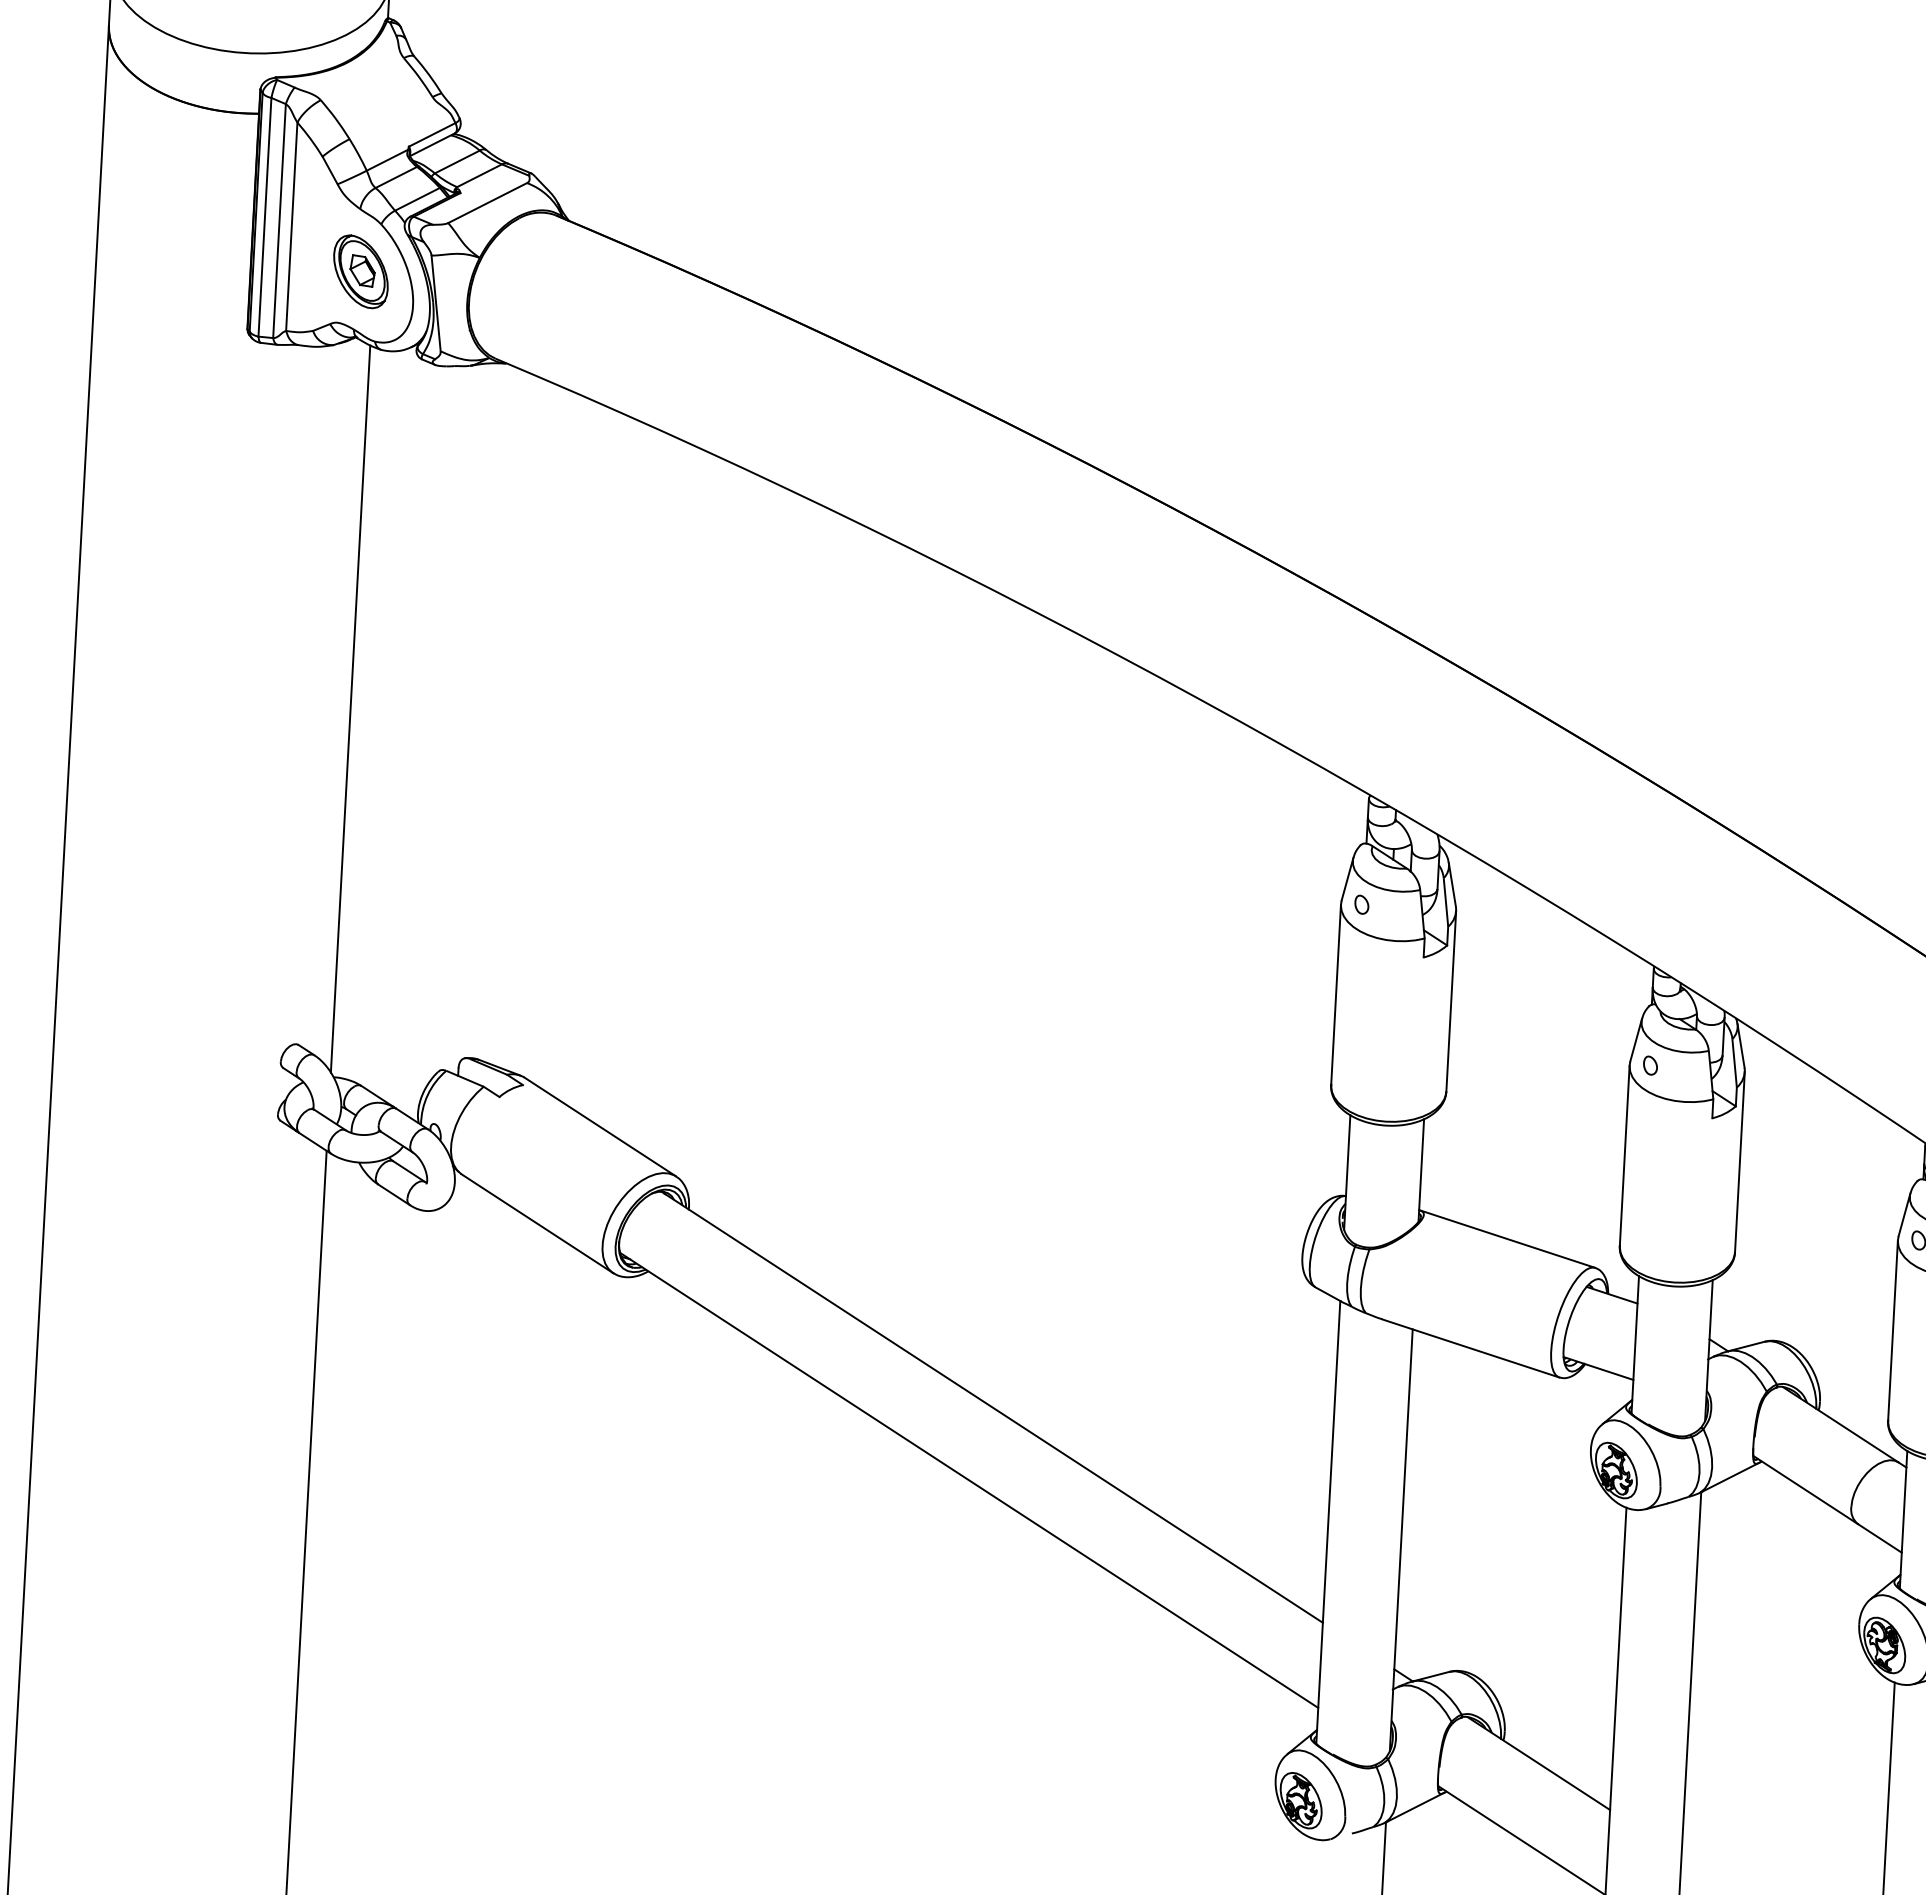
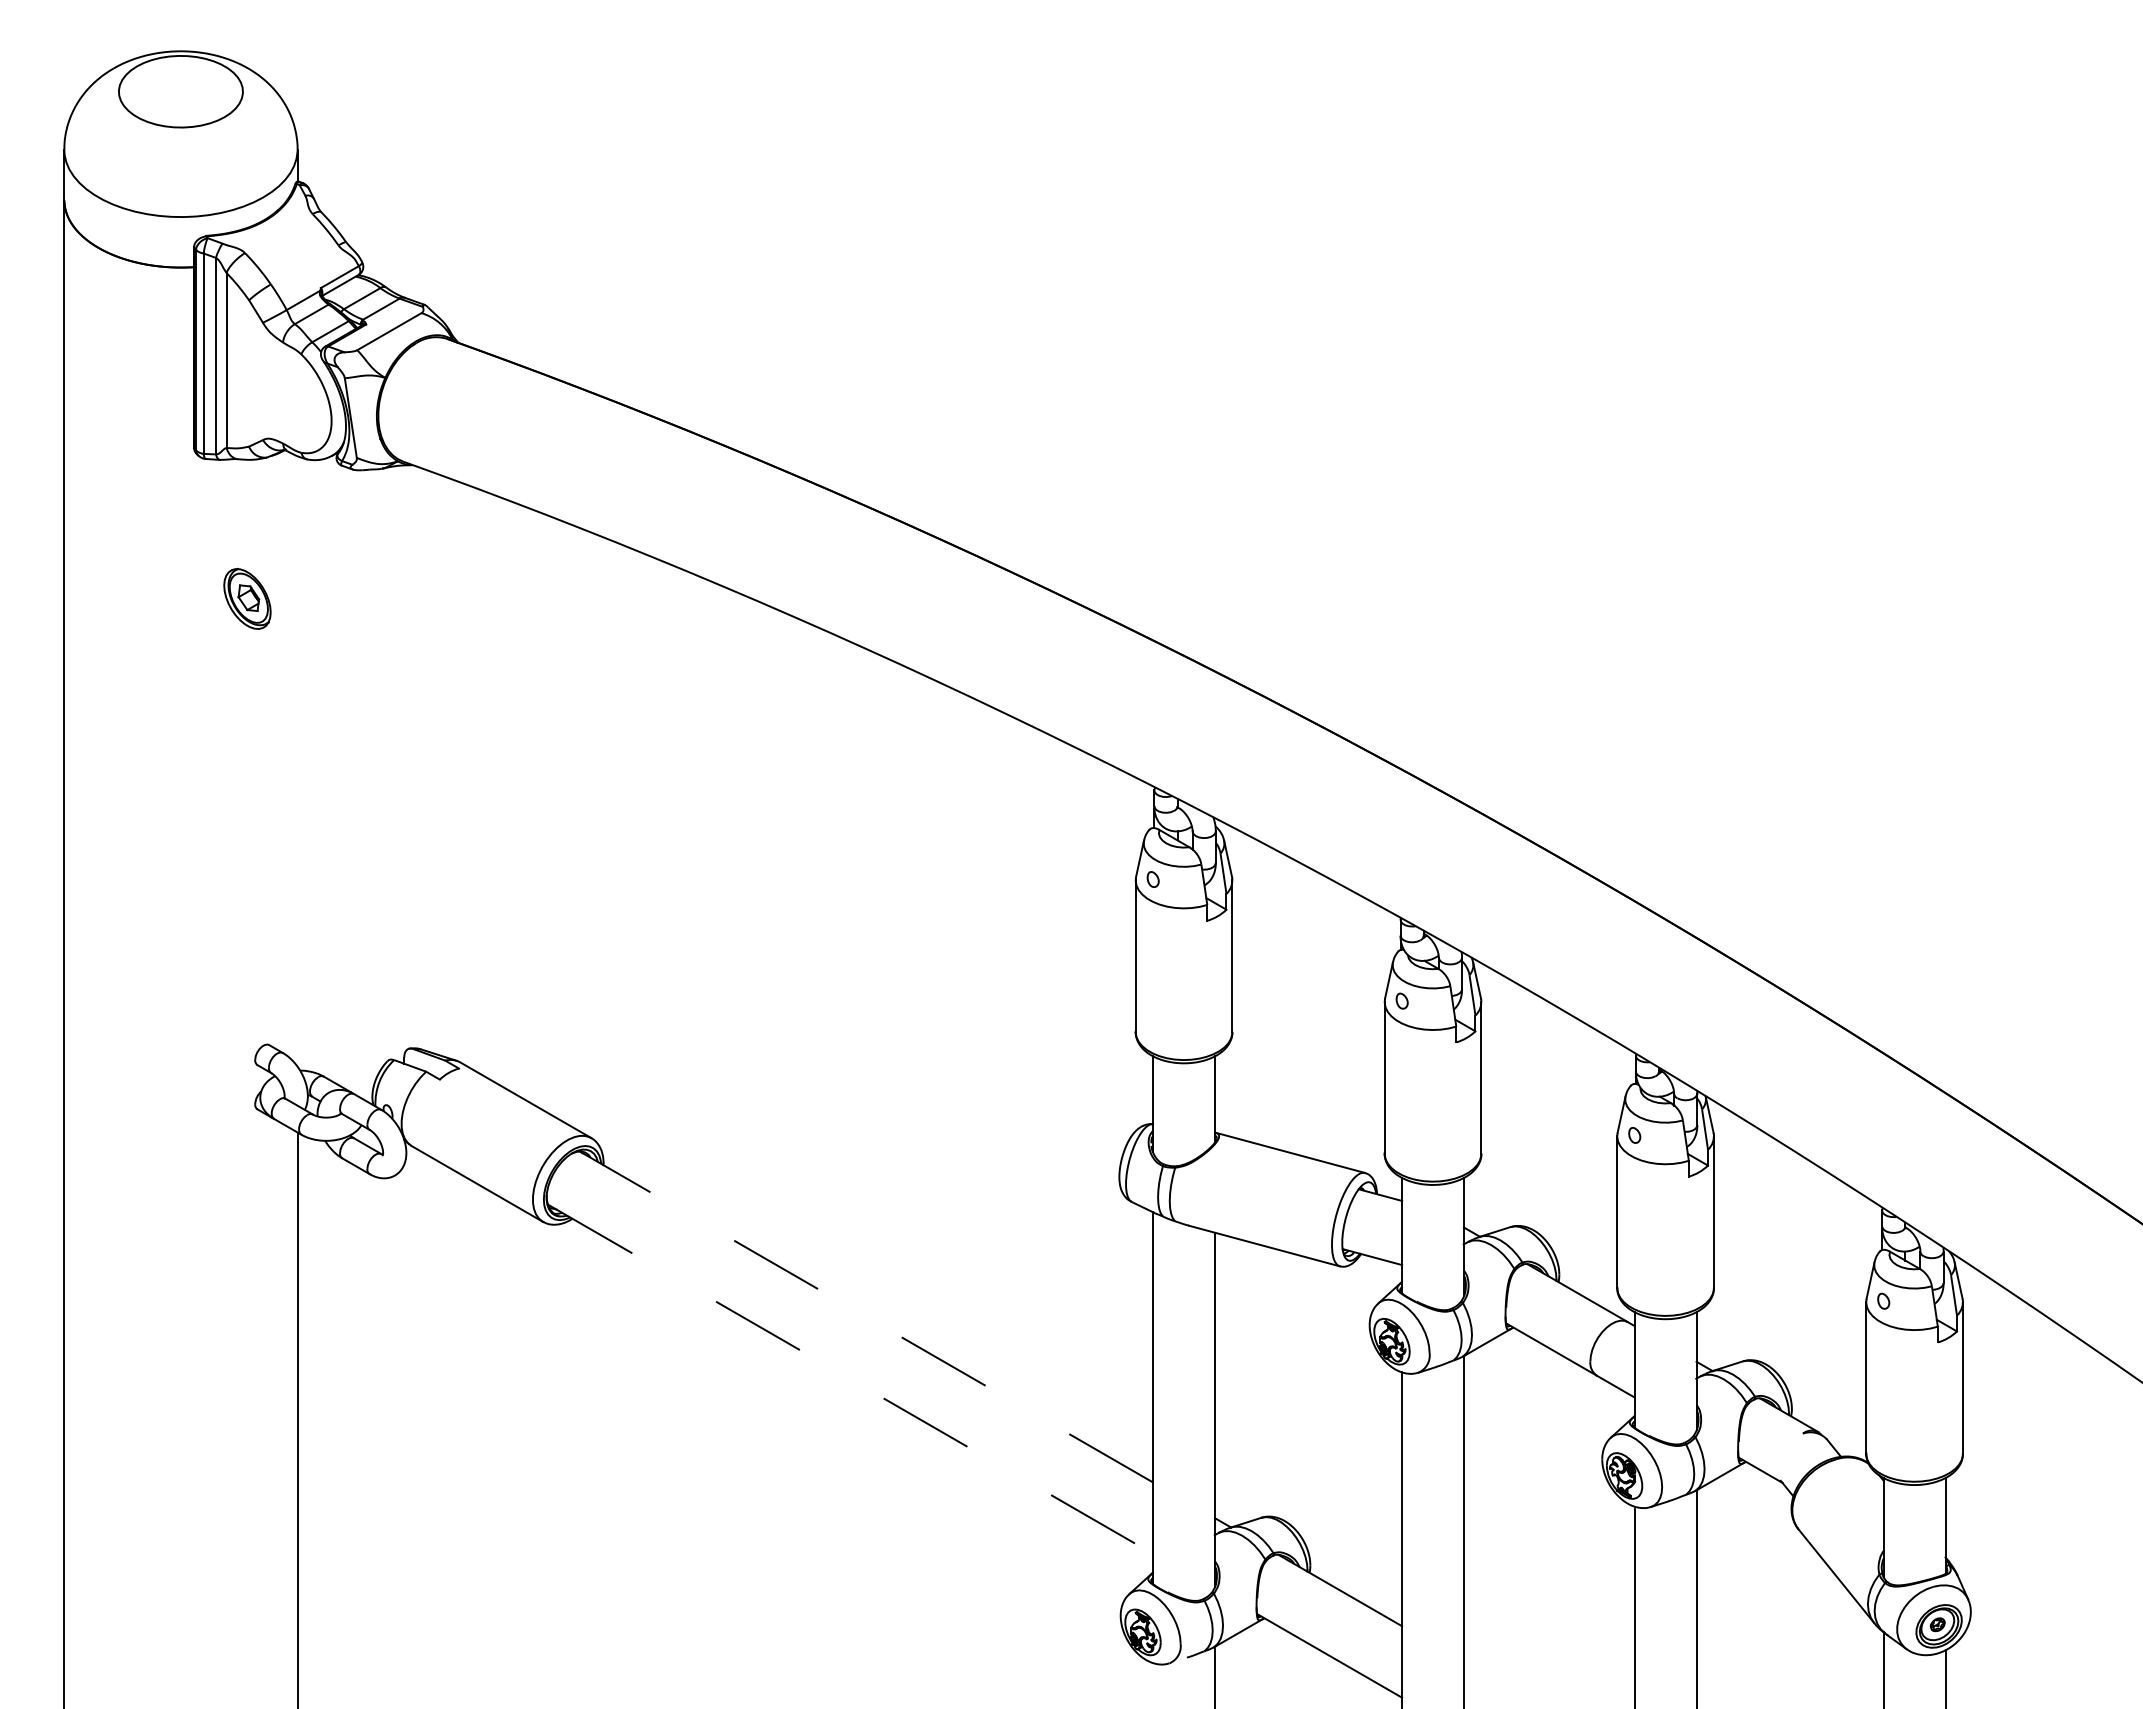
part: (361, 271) -> (247, 598), moved
line: (350, 709) -> (297, 761), removed
line: (992, 1406) -> (866, 1316), solid -> dashed
line: (970, 1480) -> (851, 1379), solid -> dashed

